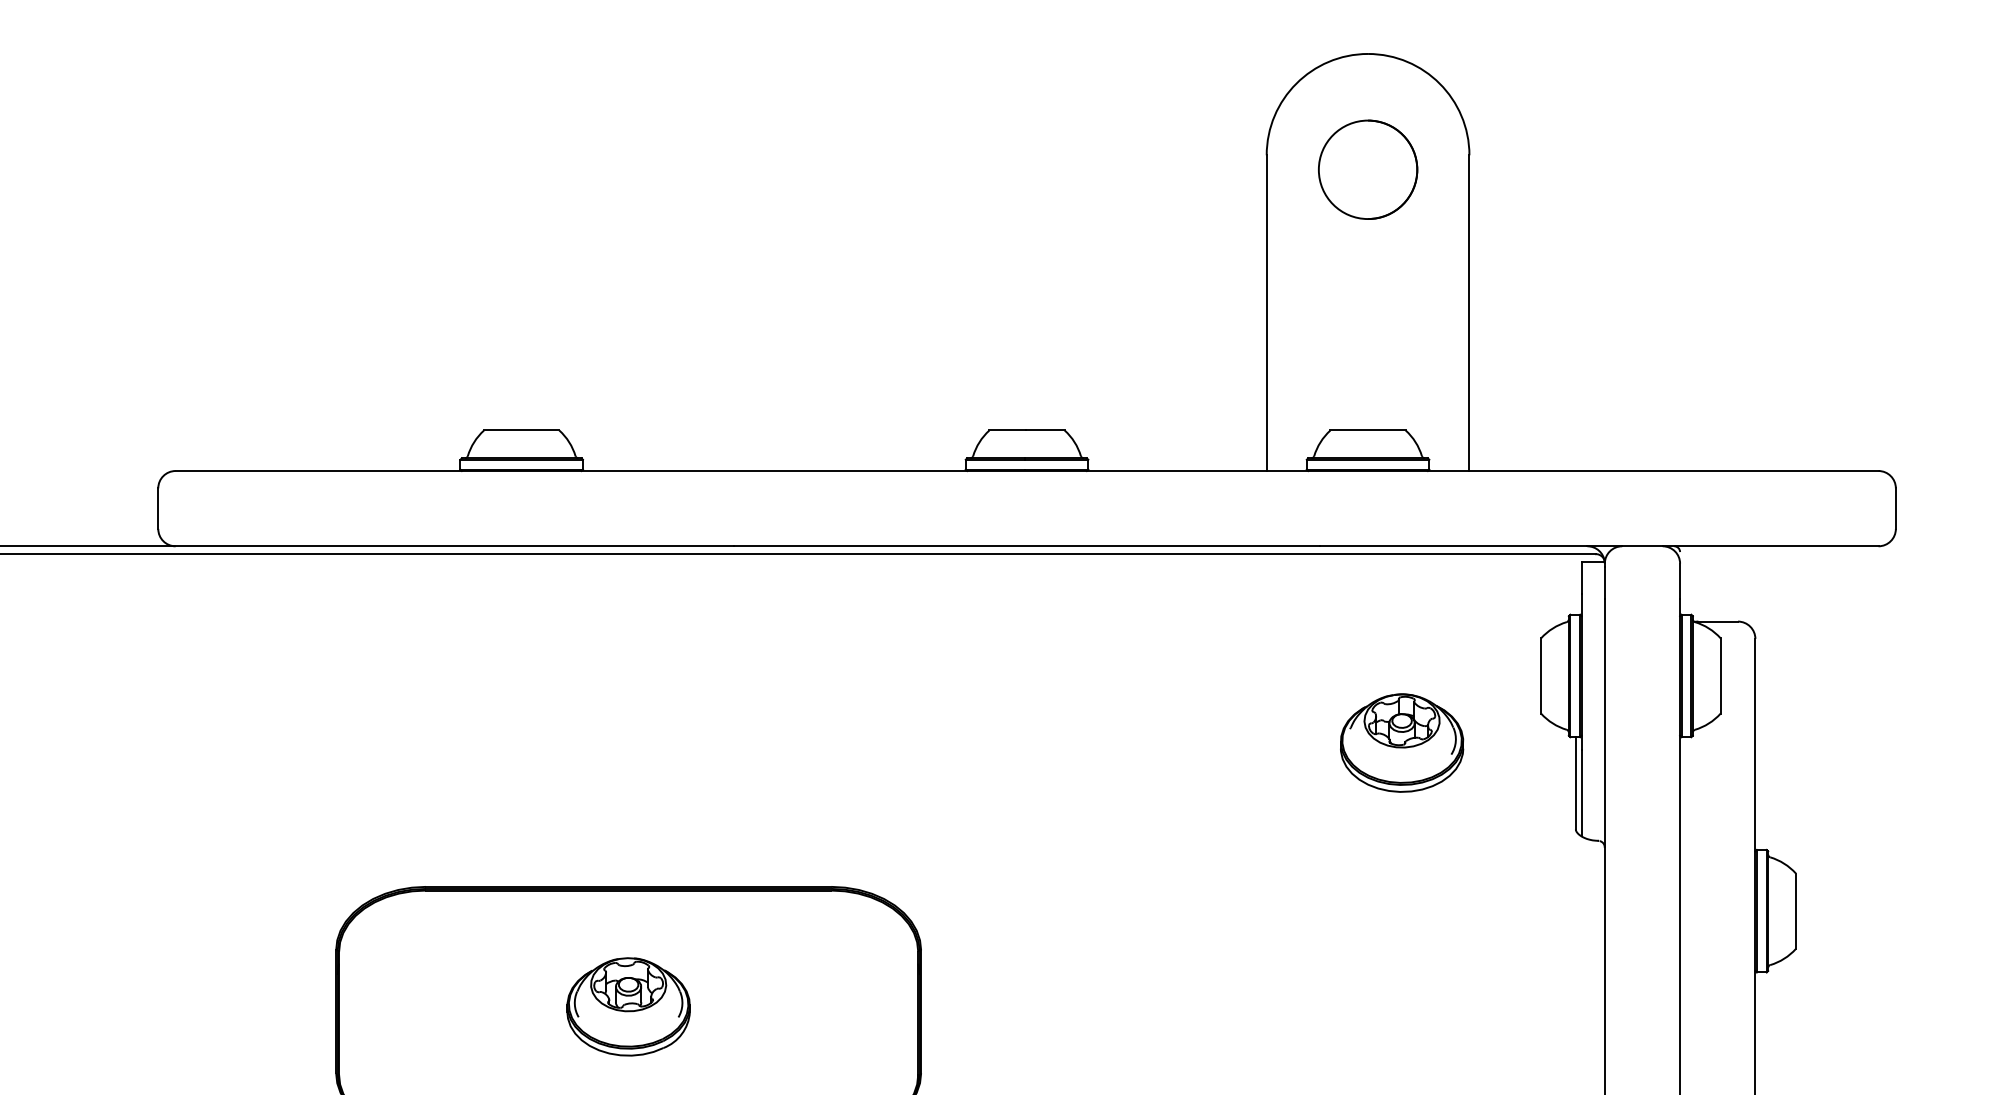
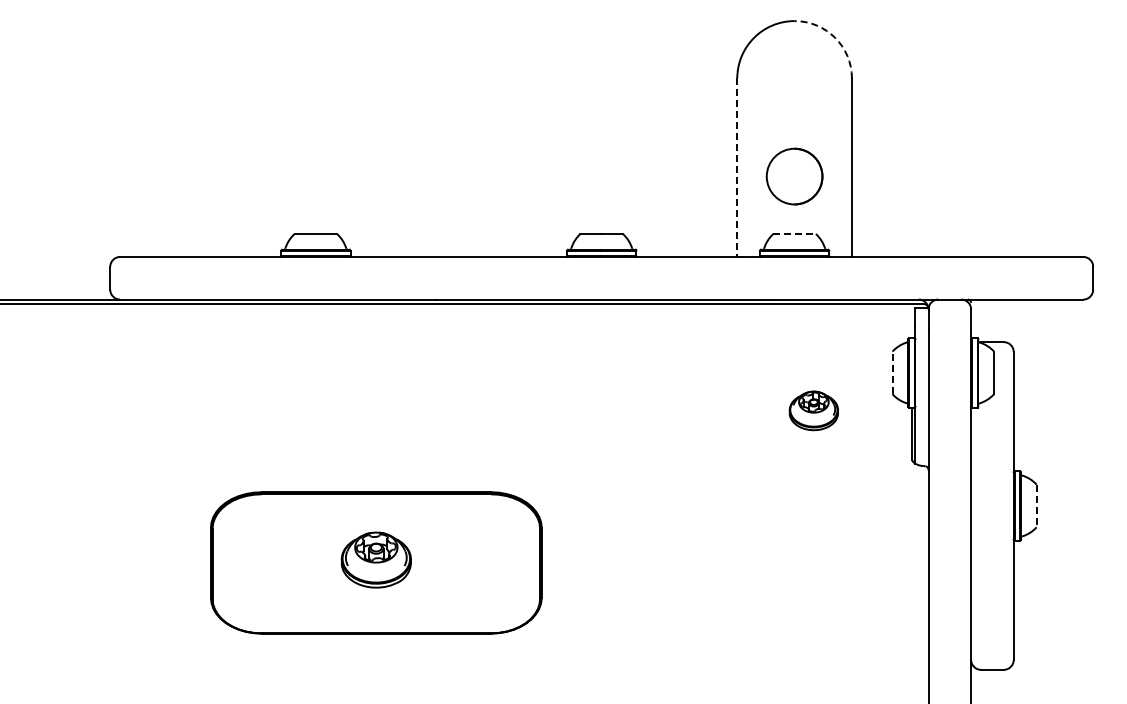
arc: (1440, 83) -> (835, 37), solid -> dashed
part: (1367, 169) -> (794, 176), moved
line: (1267, 314) -> (737, 168), solid -> dashed
line: (1369, 431) -> (795, 234), solid -> dashed
line: (1541, 675) -> (892, 372), solid -> dashed
part: (1401, 742) -> (813, 410), size x0.7
line: (1795, 912) -> (1036, 506), solid -> dashed

